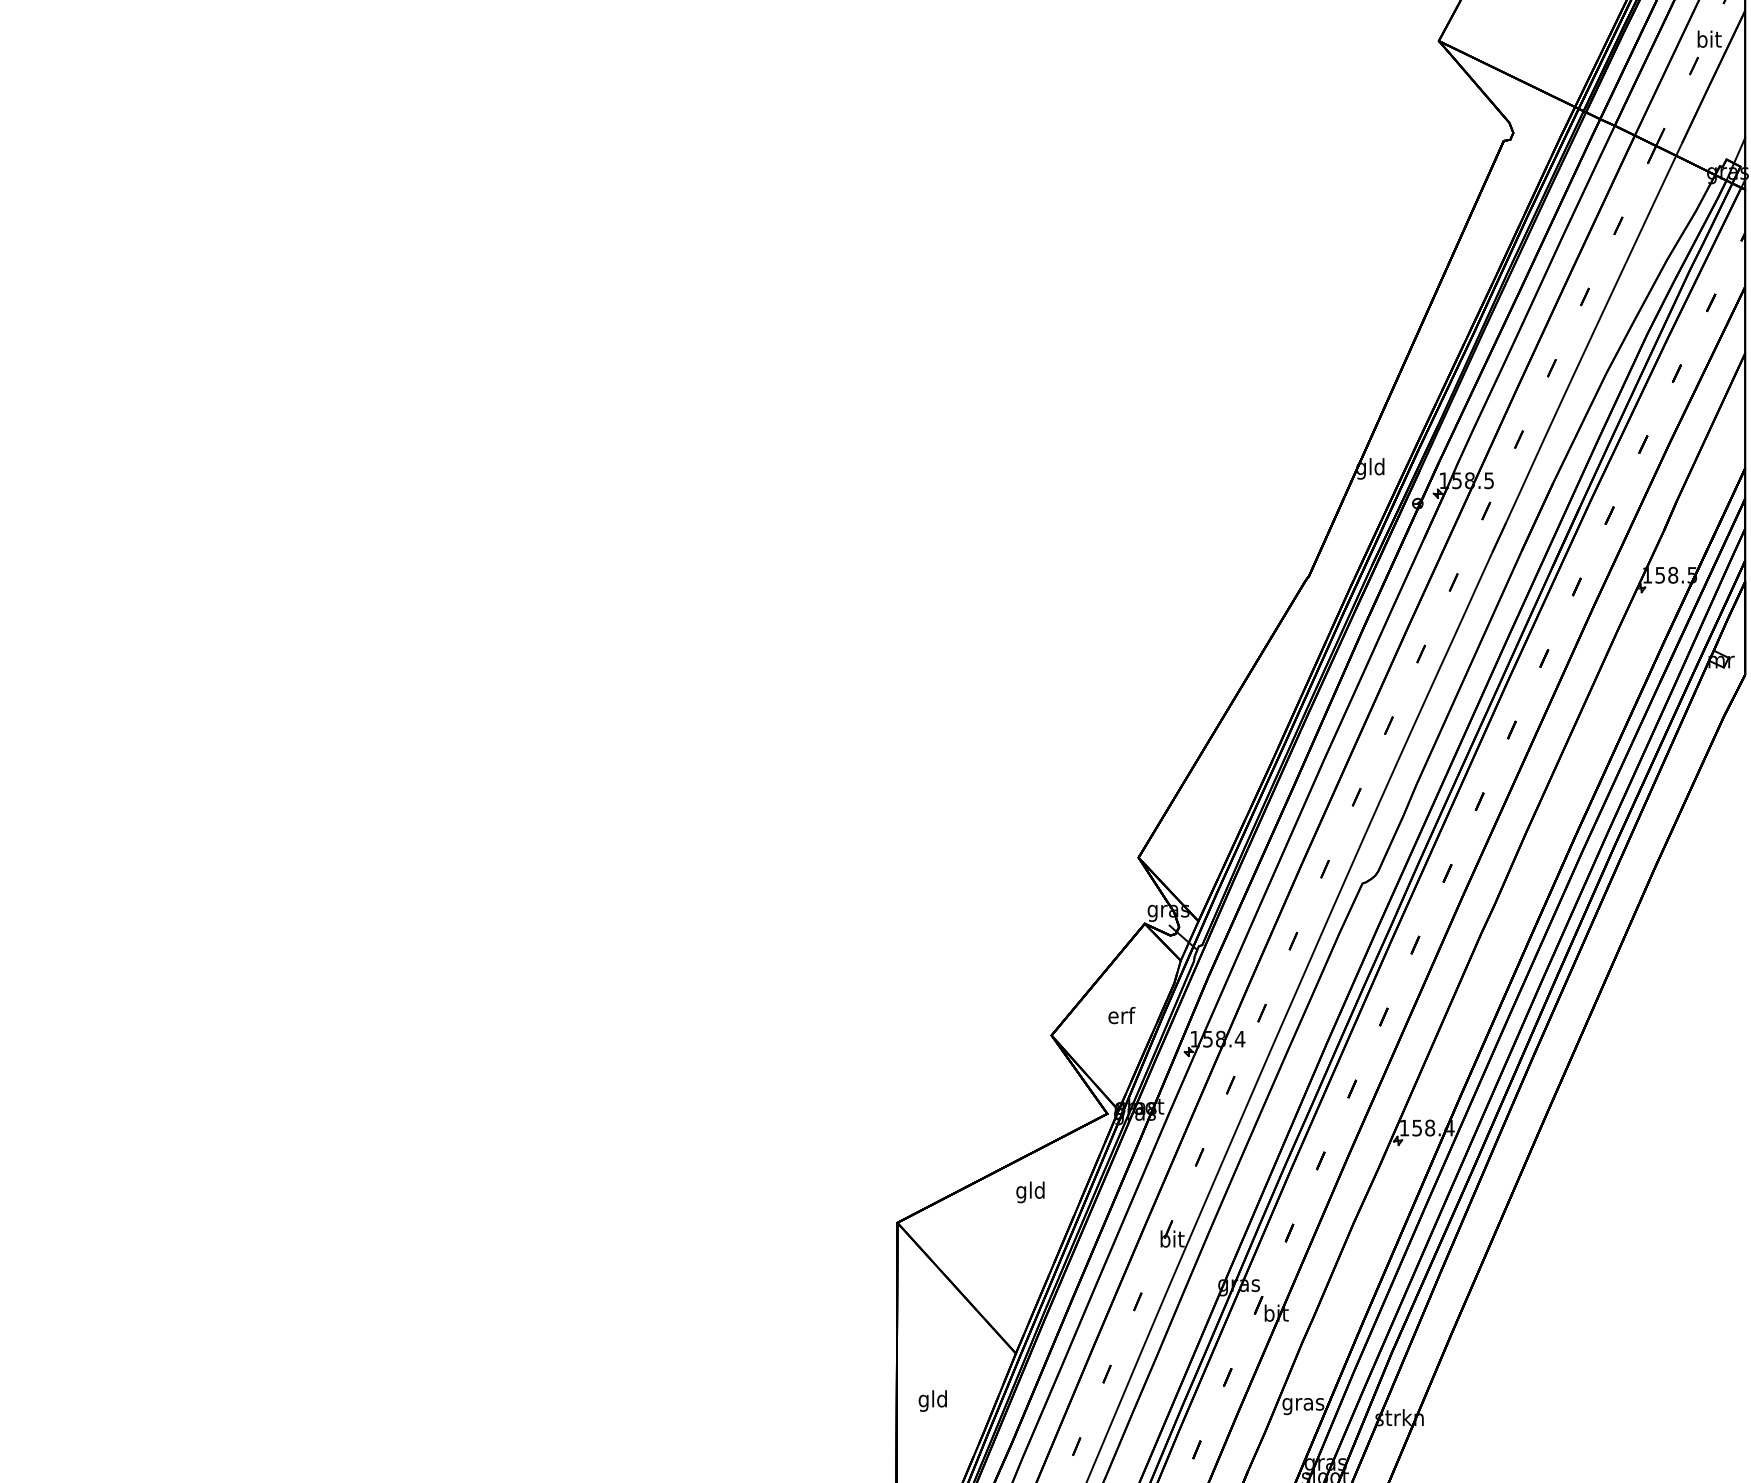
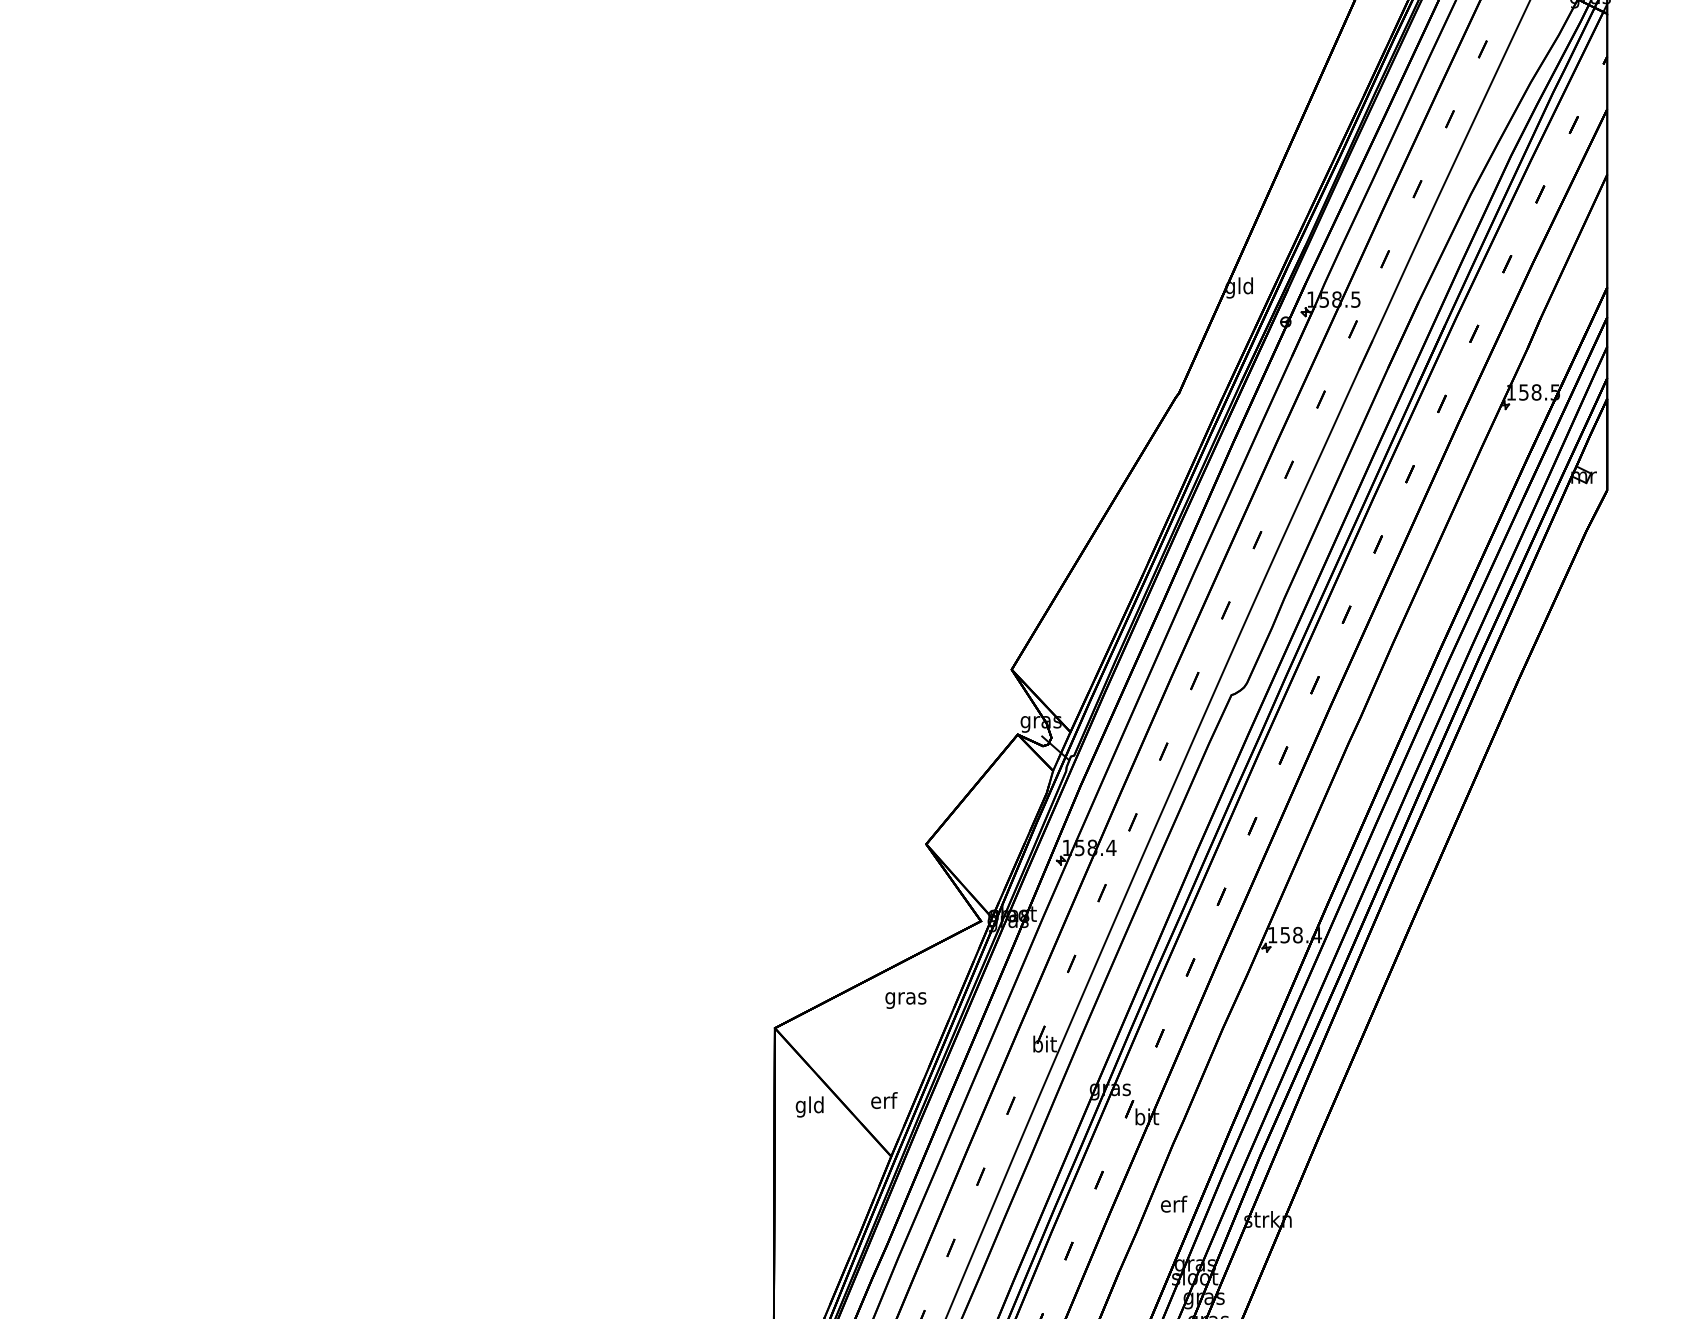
text: (1121, 1015) -> (883, 1100), moved
text: (1030, 1192) -> (905, 998), gld -> gras
text: (932, 1400) -> (809, 1106), moved
text: (1303, 1404) -> (1173, 1206), gras -> erf

